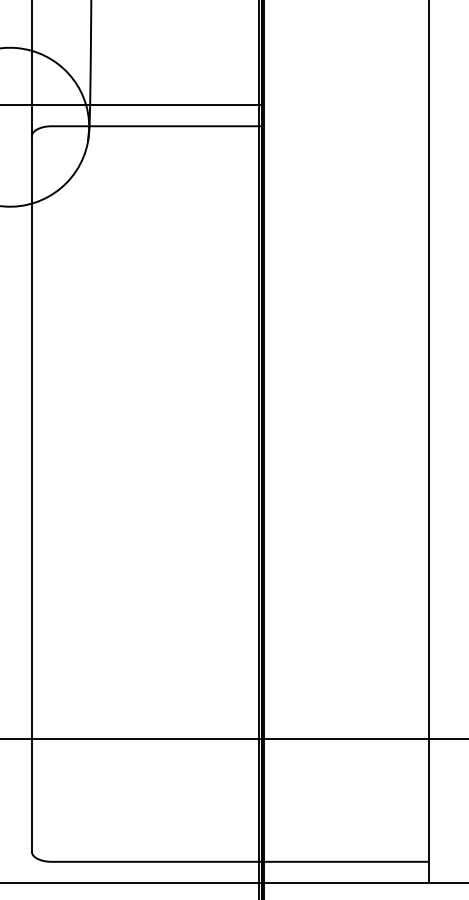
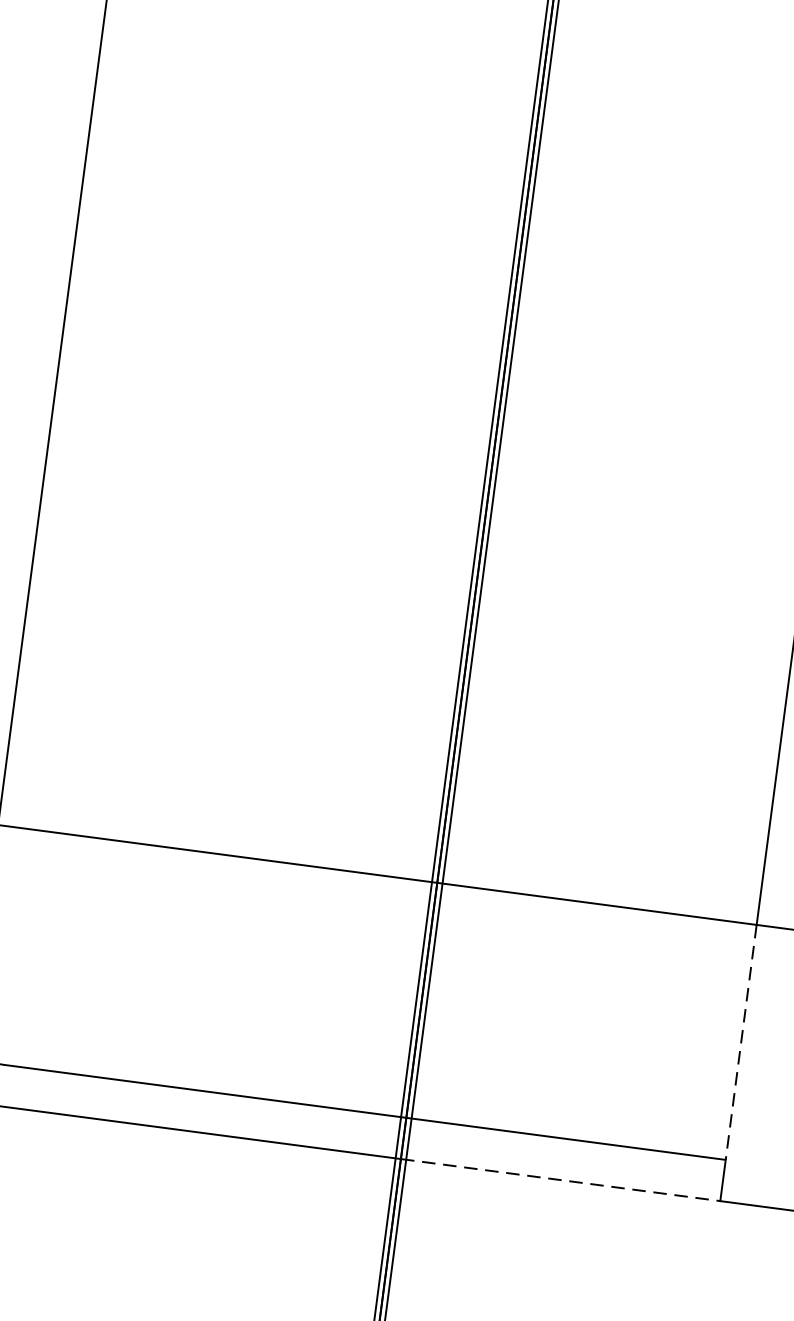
line: (428, 800) -> (740, 1042), solid -> dashed
line: (345, 883) -> (561, 1180), solid -> dashed

